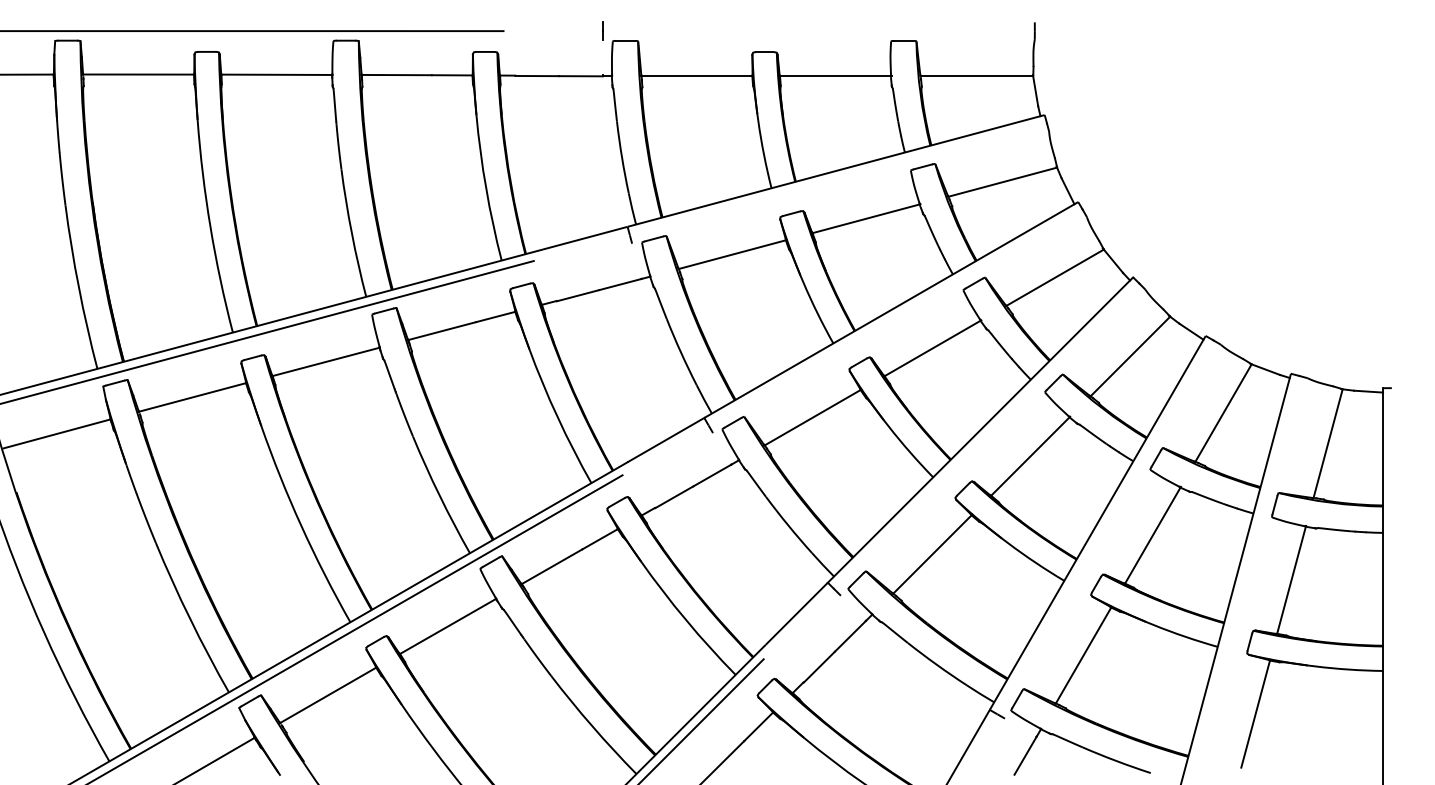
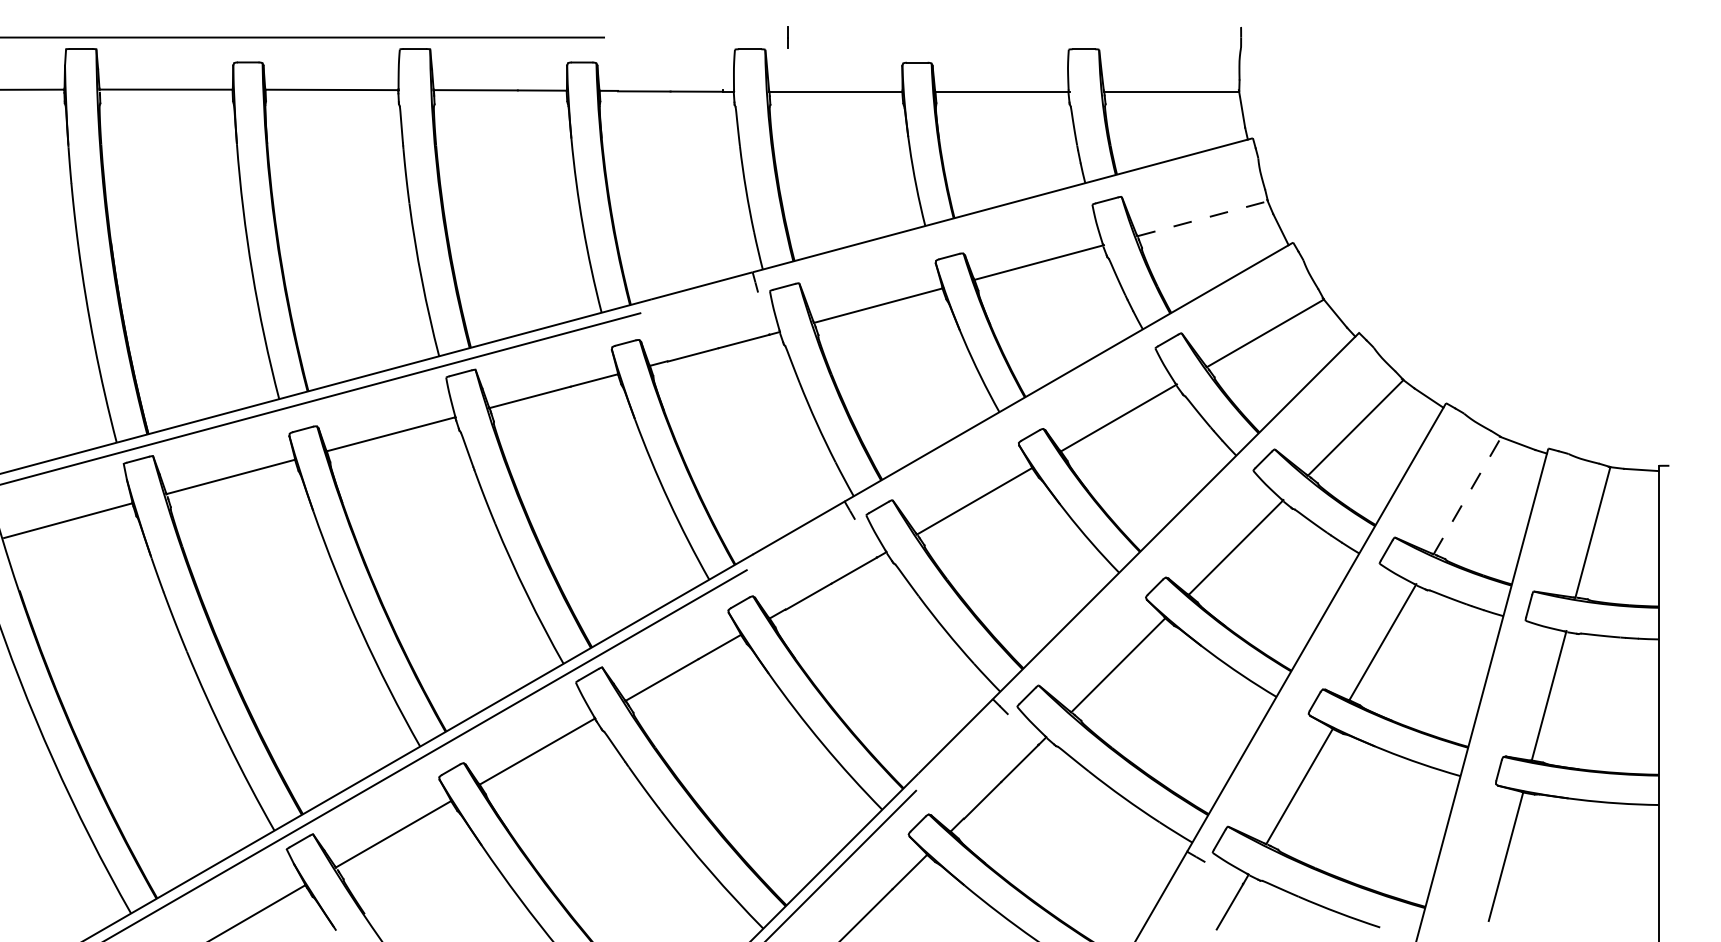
line: (602, 31) -> (787, 37), moved
line: (1002, 181) -> (1202, 218), solid -> dashed
line: (1223, 412) -> (1467, 495), solid -> dashed

